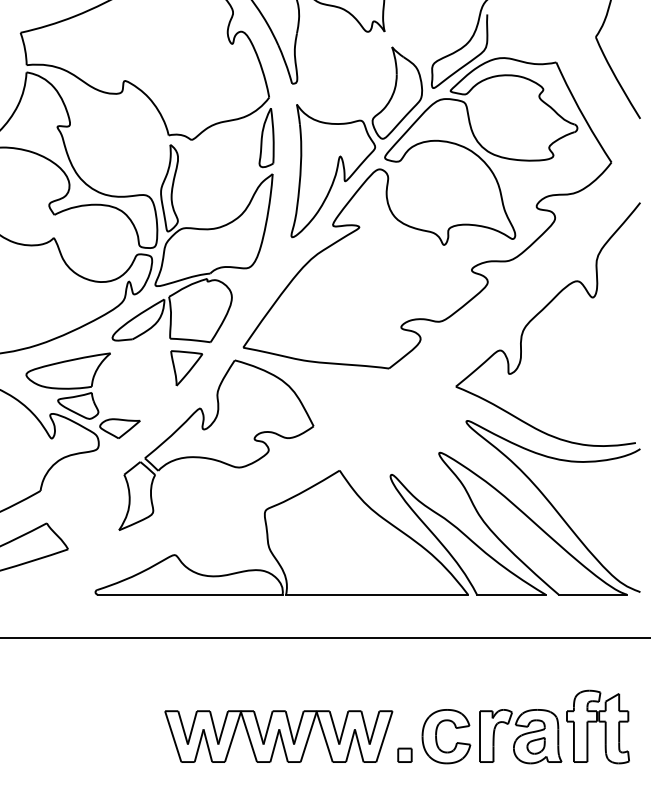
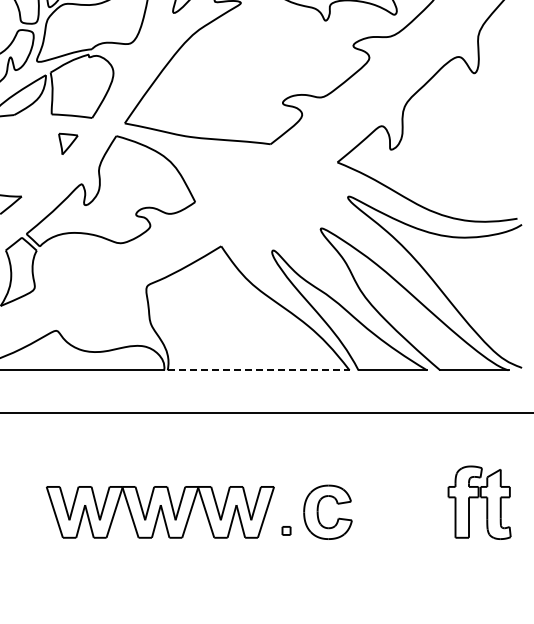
part: (186, 368) -> (68, 144), size x0.6
line: (377, 594) -> (259, 370), solid -> dashed
part: (520, 736) -> (402, 512), removed
part: (404, 754) -> (286, 530), size x0.6

